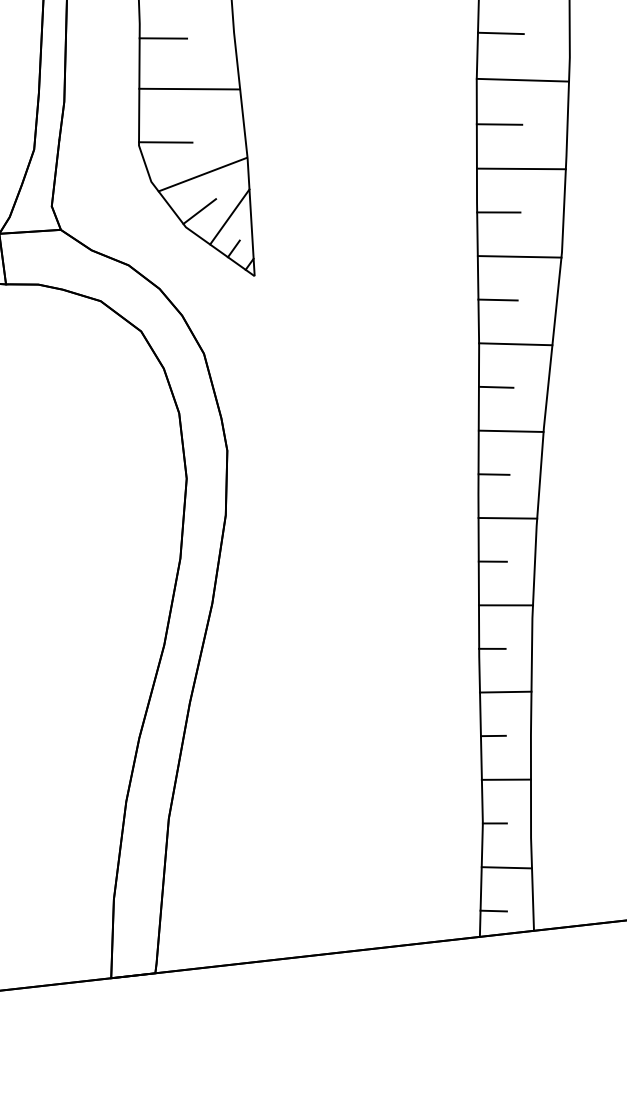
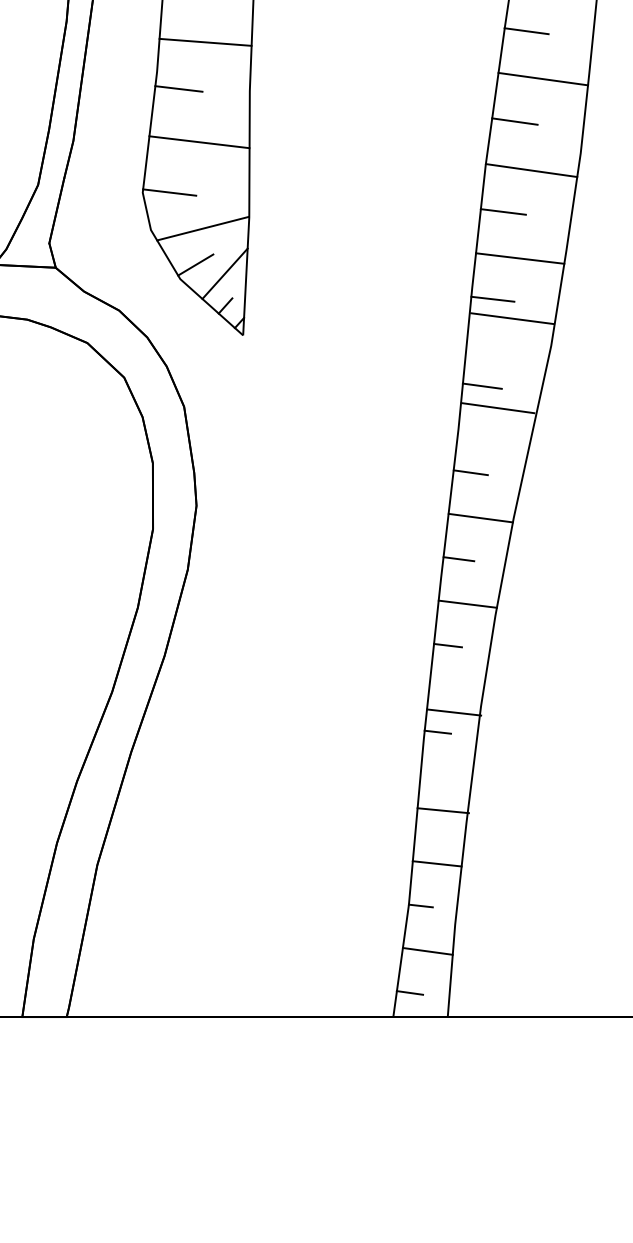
line: (519, 256) -> (512, 318), moved
line: (515, 344) -> (497, 408), moved
line: (506, 605) -> (454, 712), moved
line: (504, 692) -> (442, 810), moved
line: (492, 735) -> (428, 818), removed

